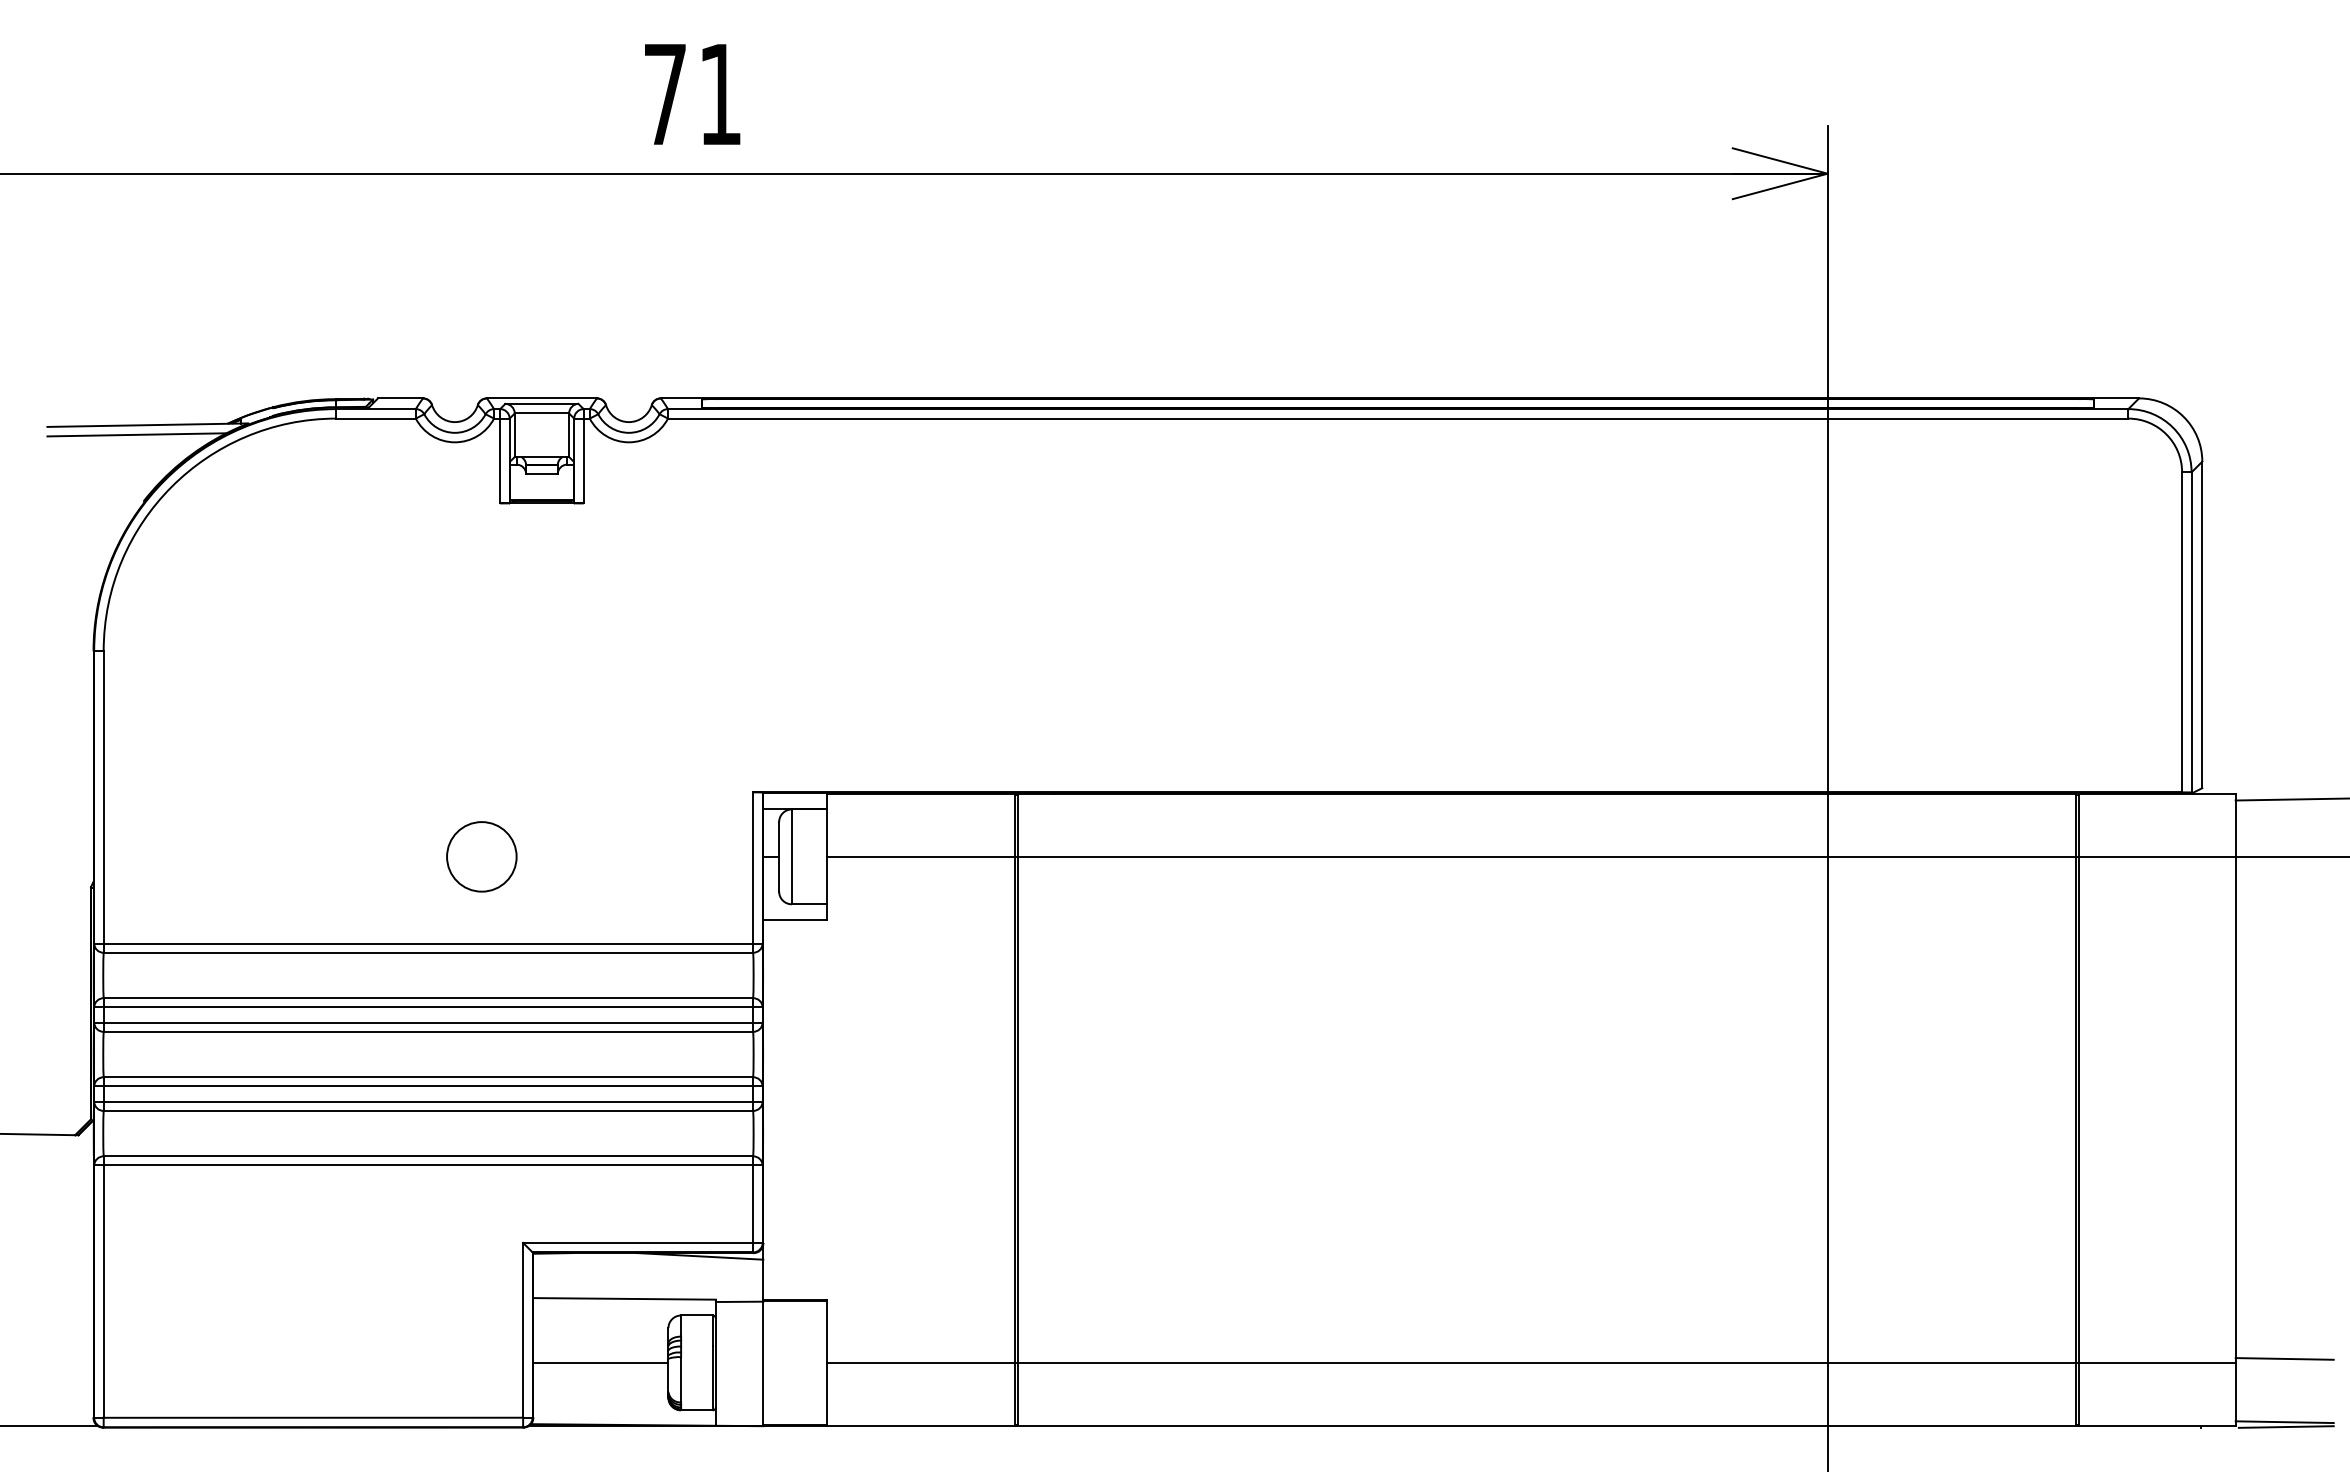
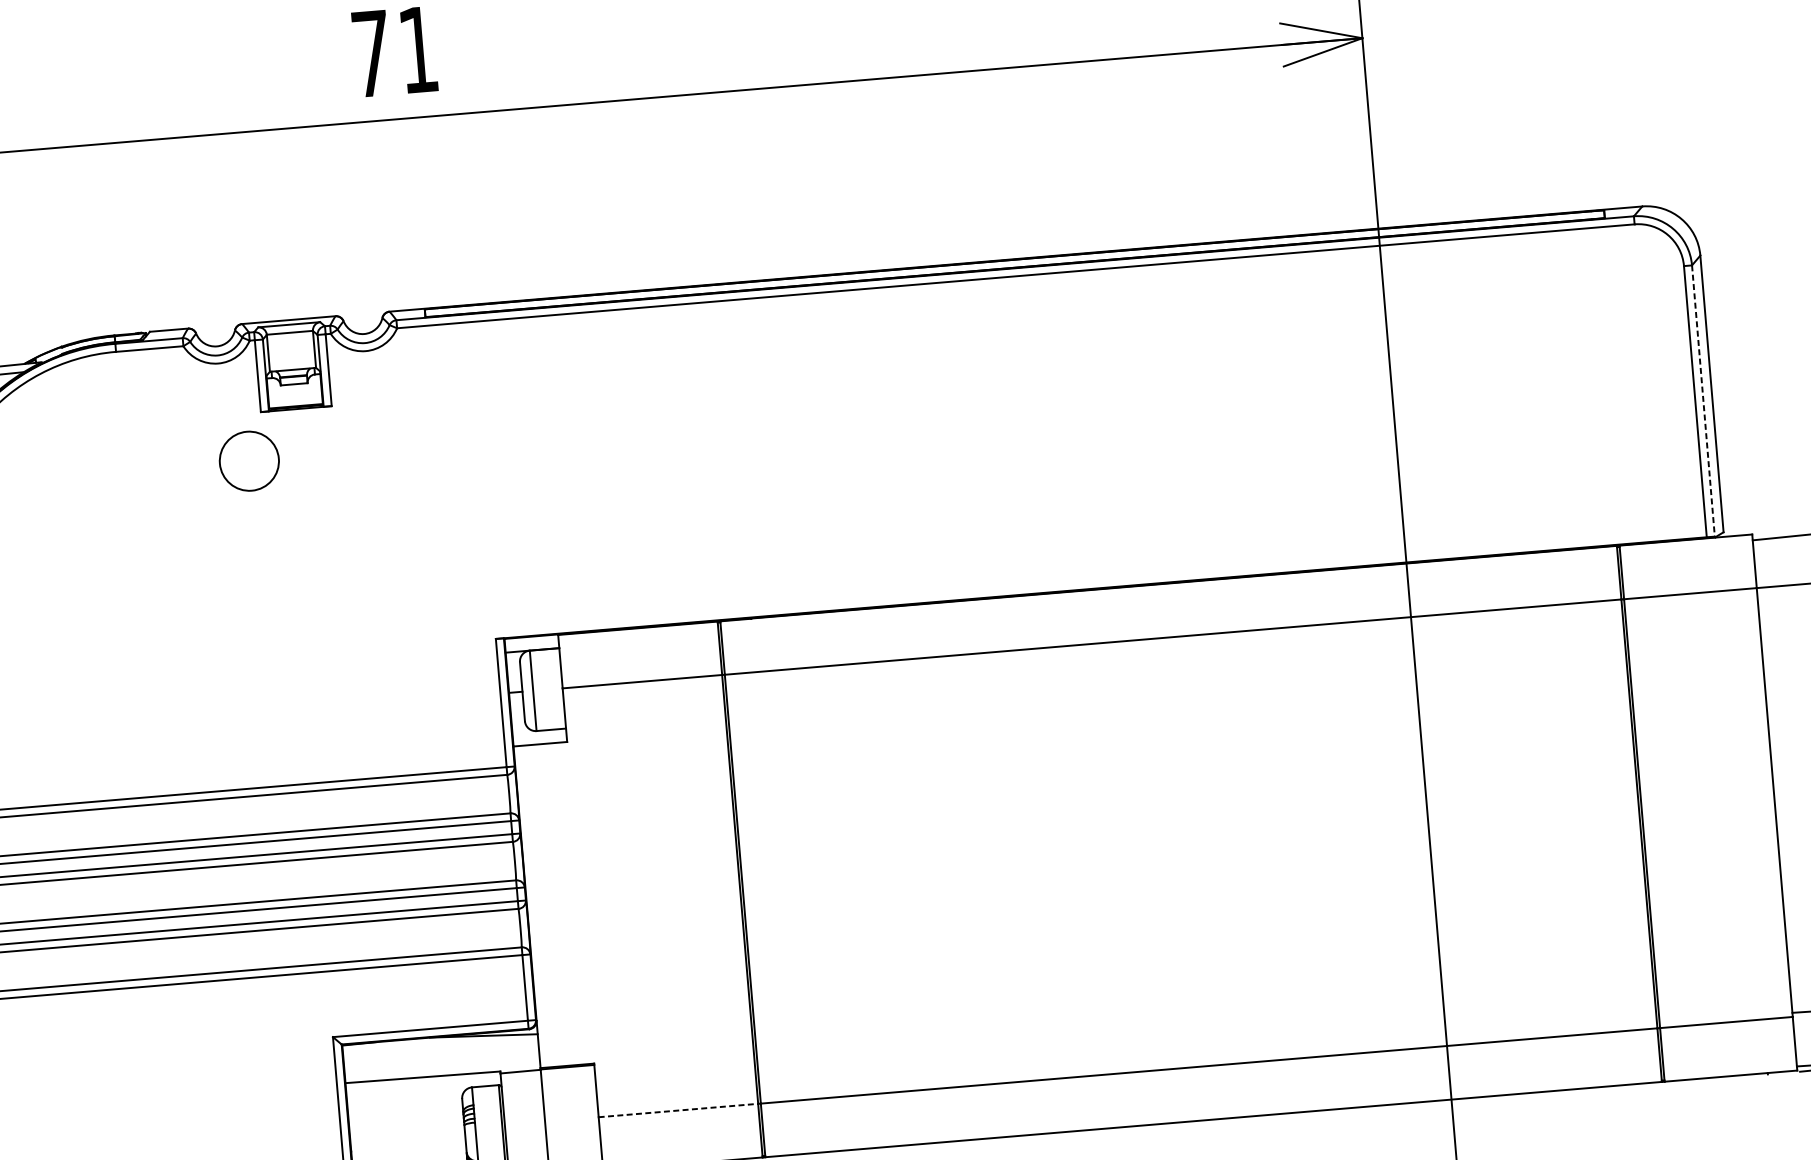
line: (2191, 632) -> (1703, 401), solid -> dashed
circle: (481, 856) -> (249, 460), moved
line: (600, 1362) -> (407, 1132), removed
line: (921, 1362) -> (679, 1110), solid -> dashed

